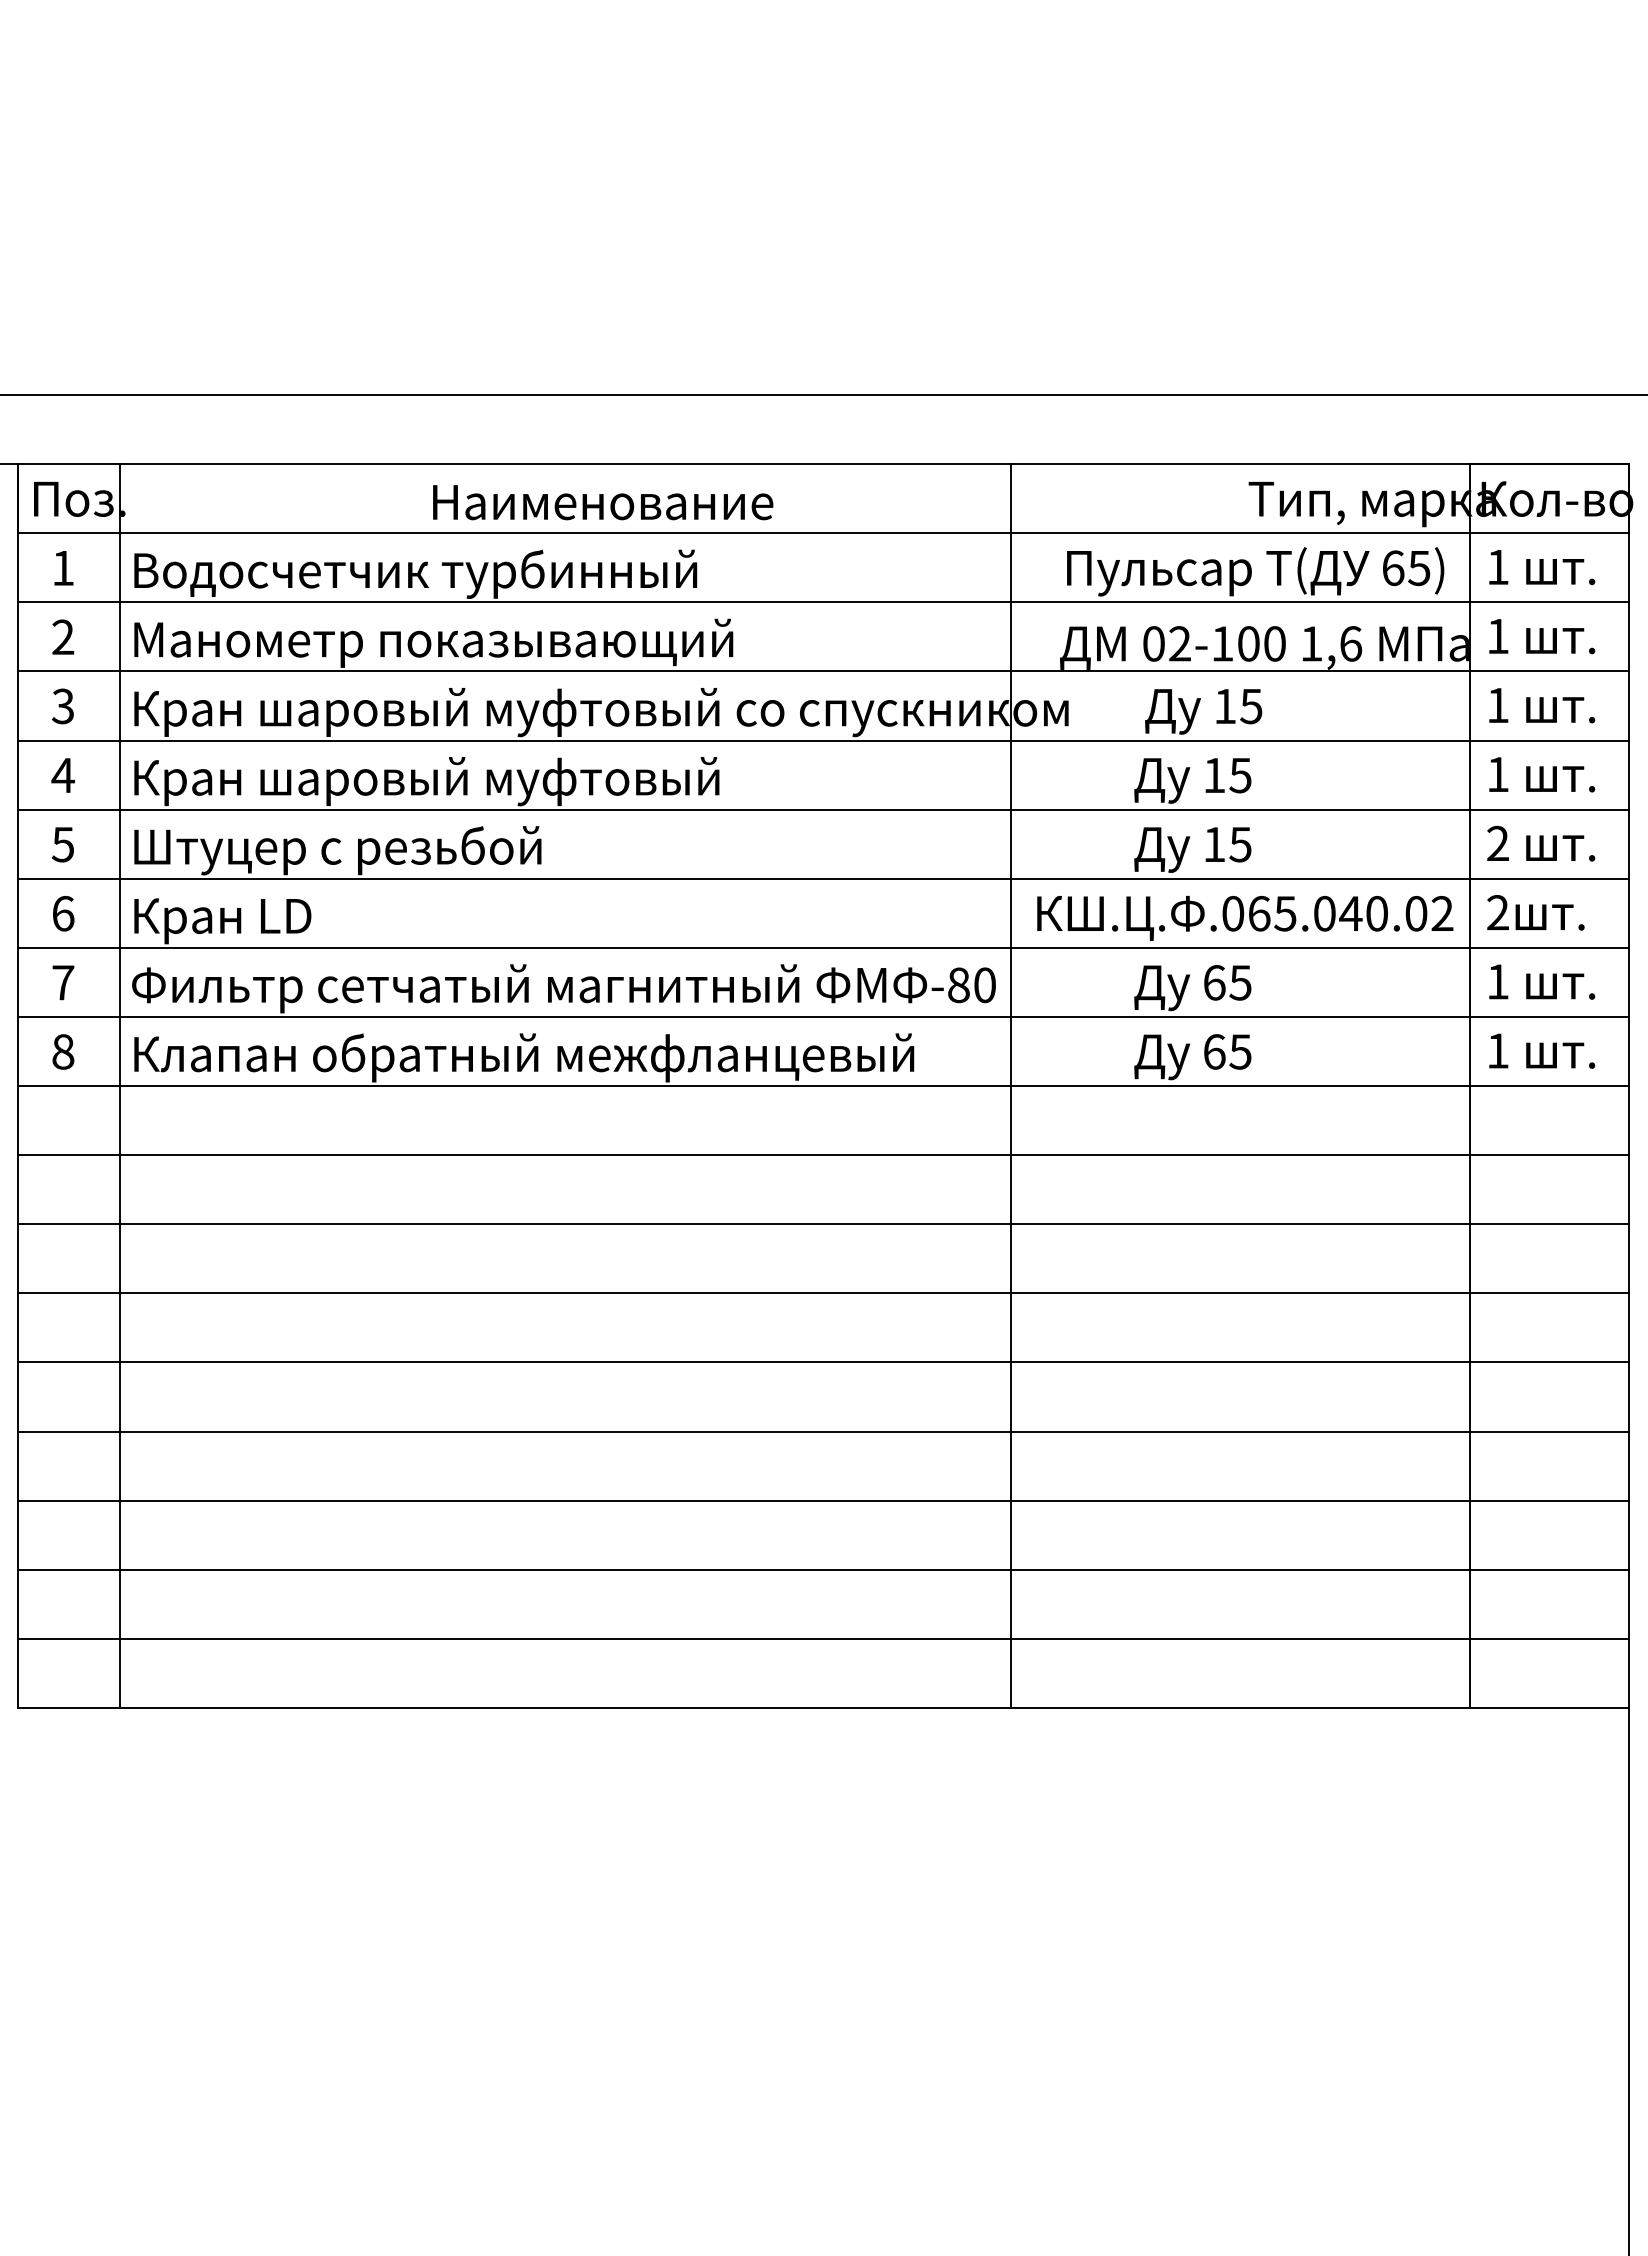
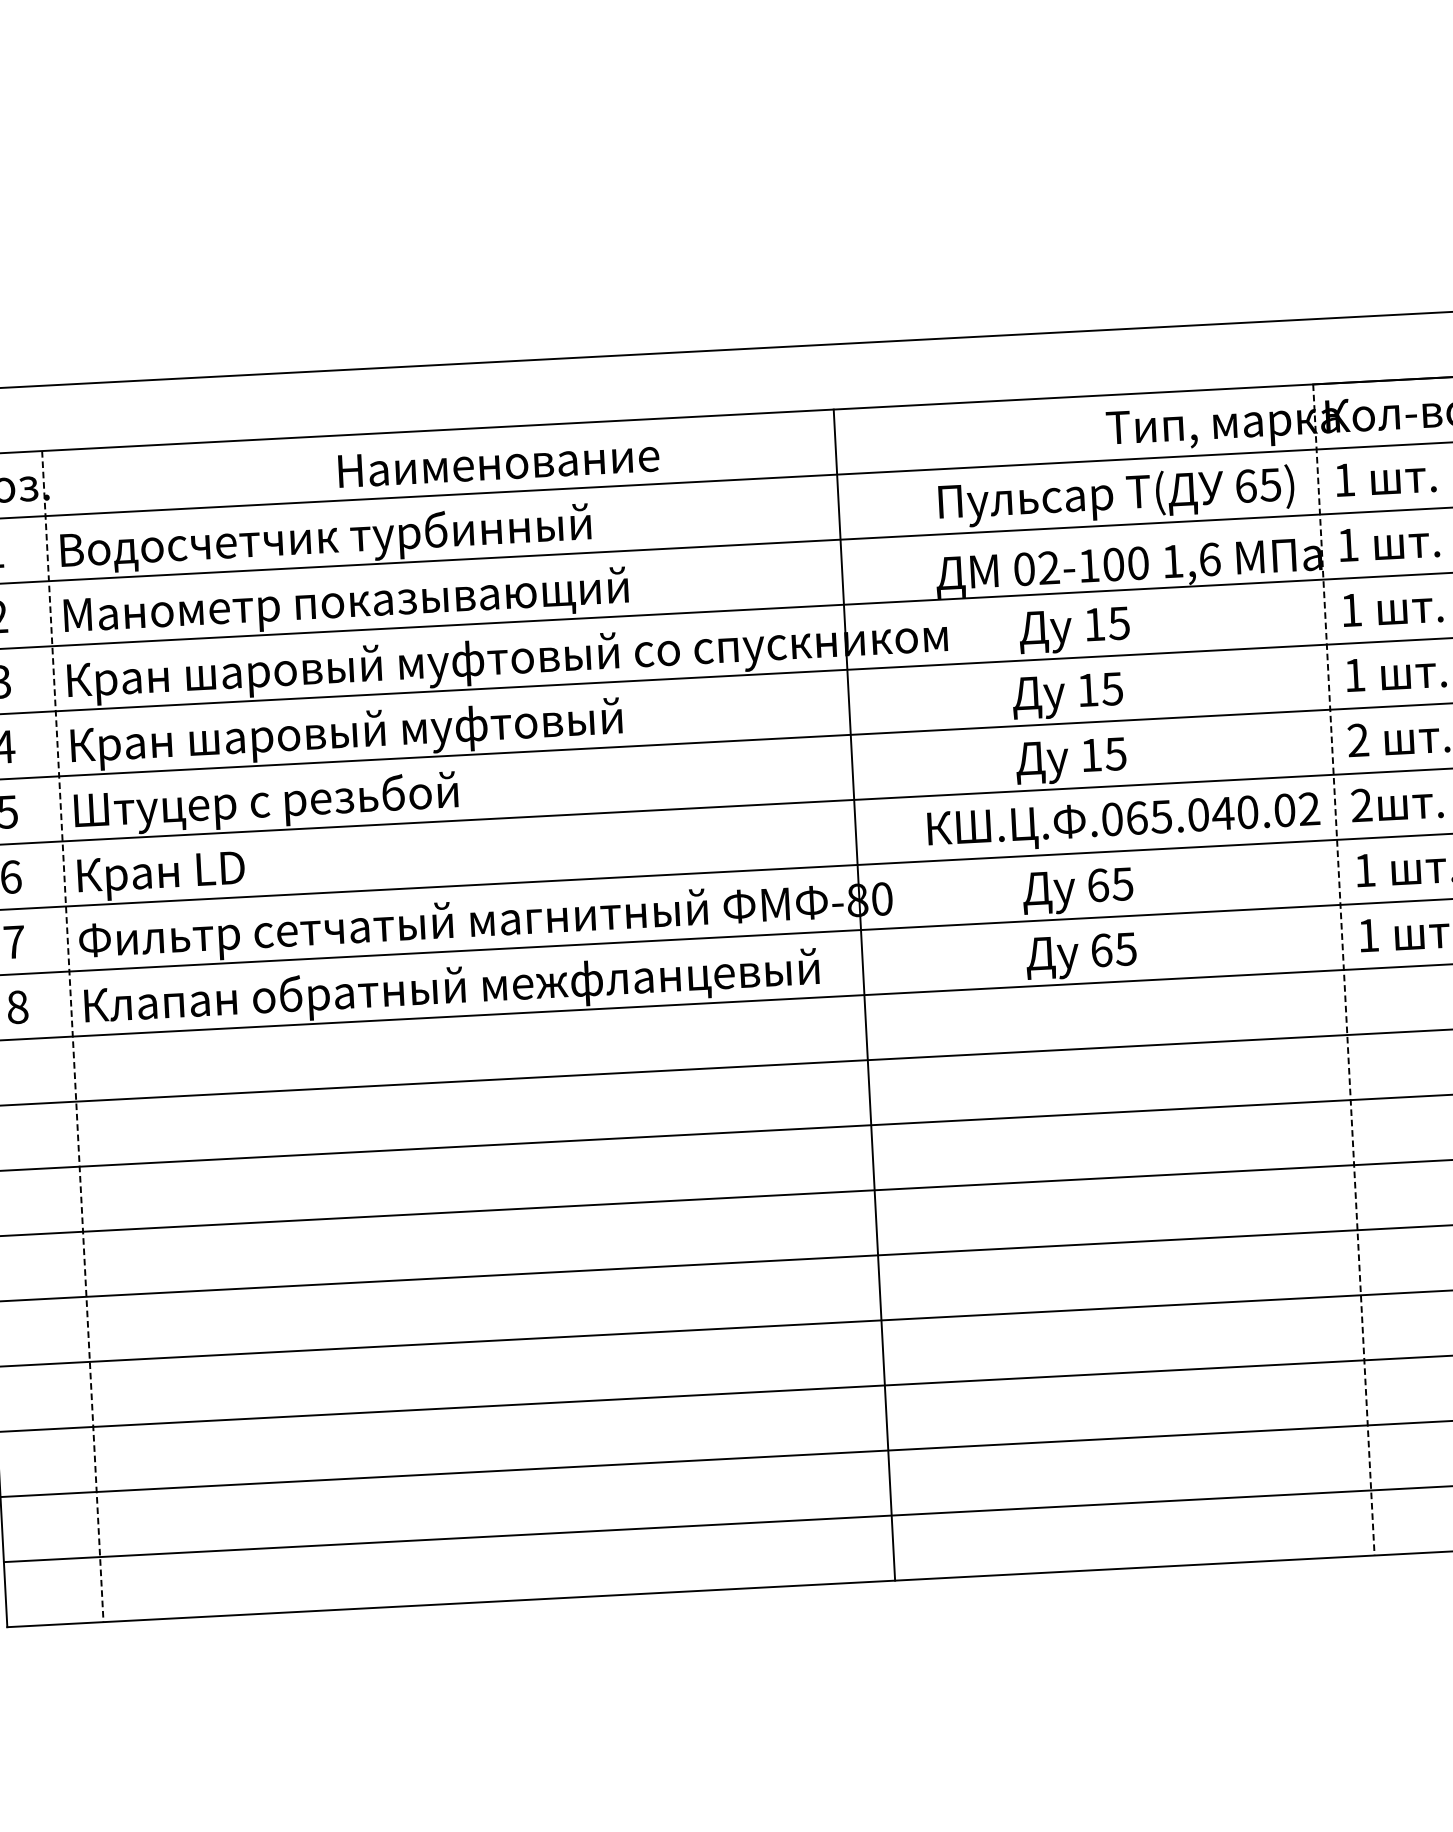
line: (1010, 1085) -> (864, 994), moved
line: (120, 1086) -> (73, 1036), solid -> dashed
line: (1470, 1086) -> (1344, 970), solid -> dashed

